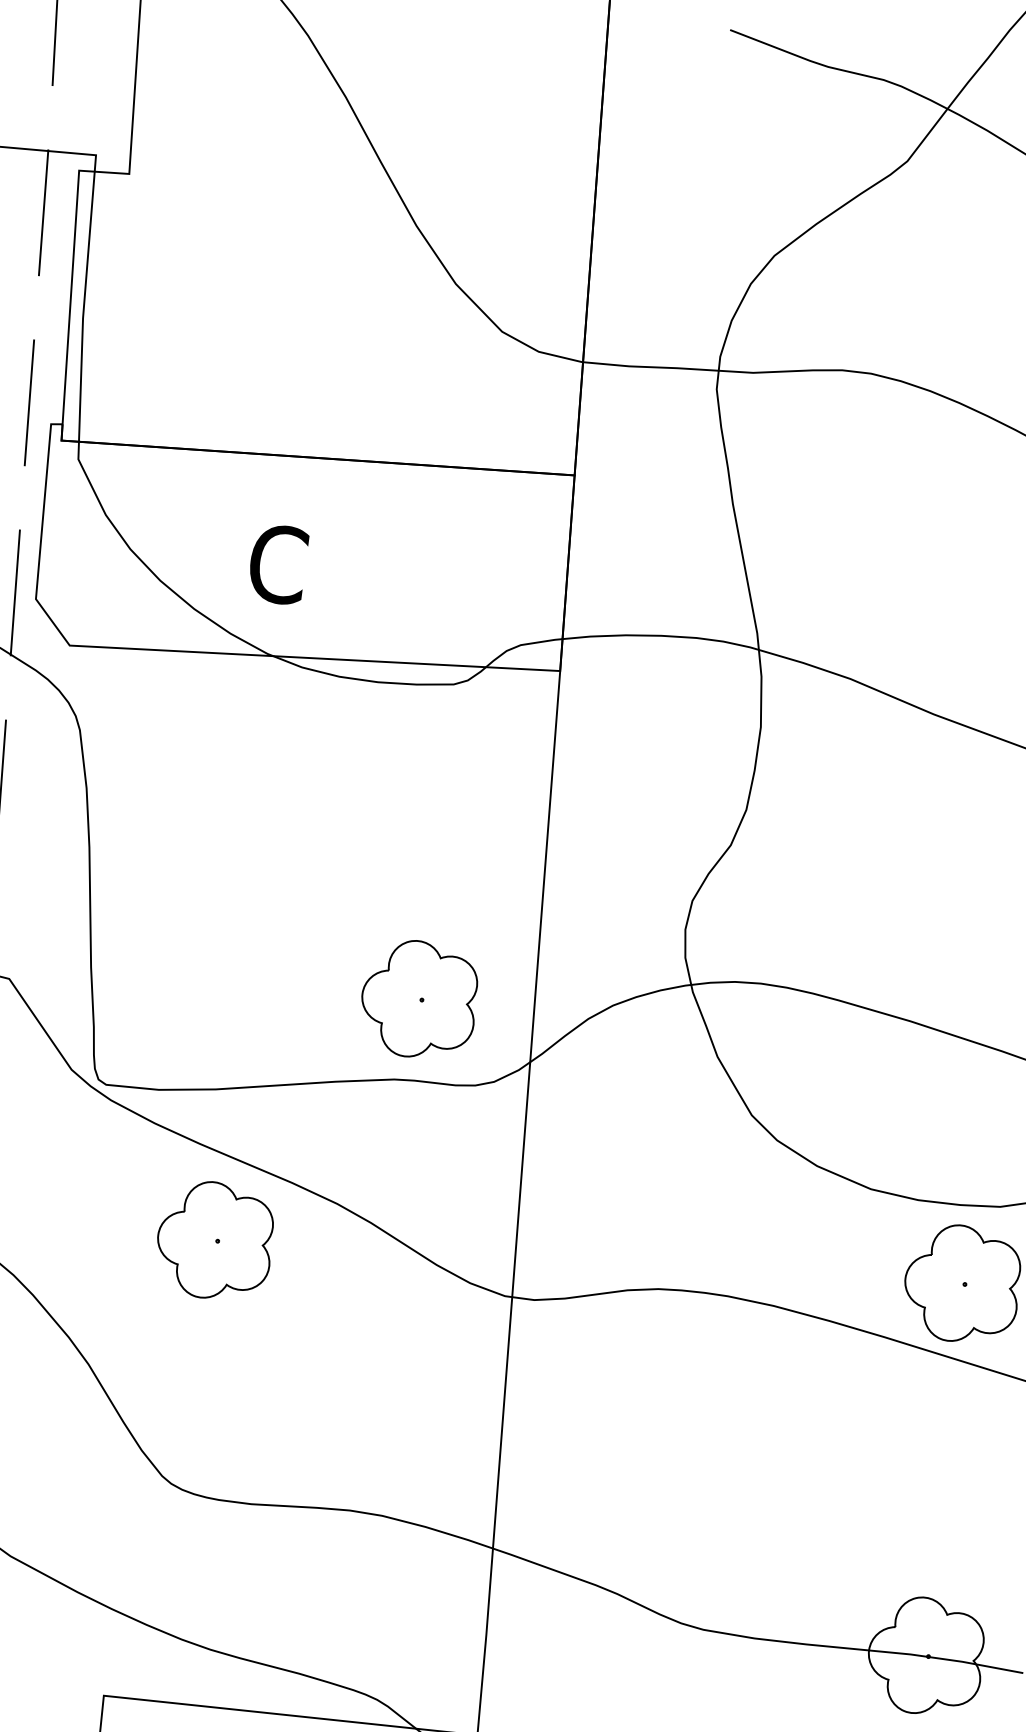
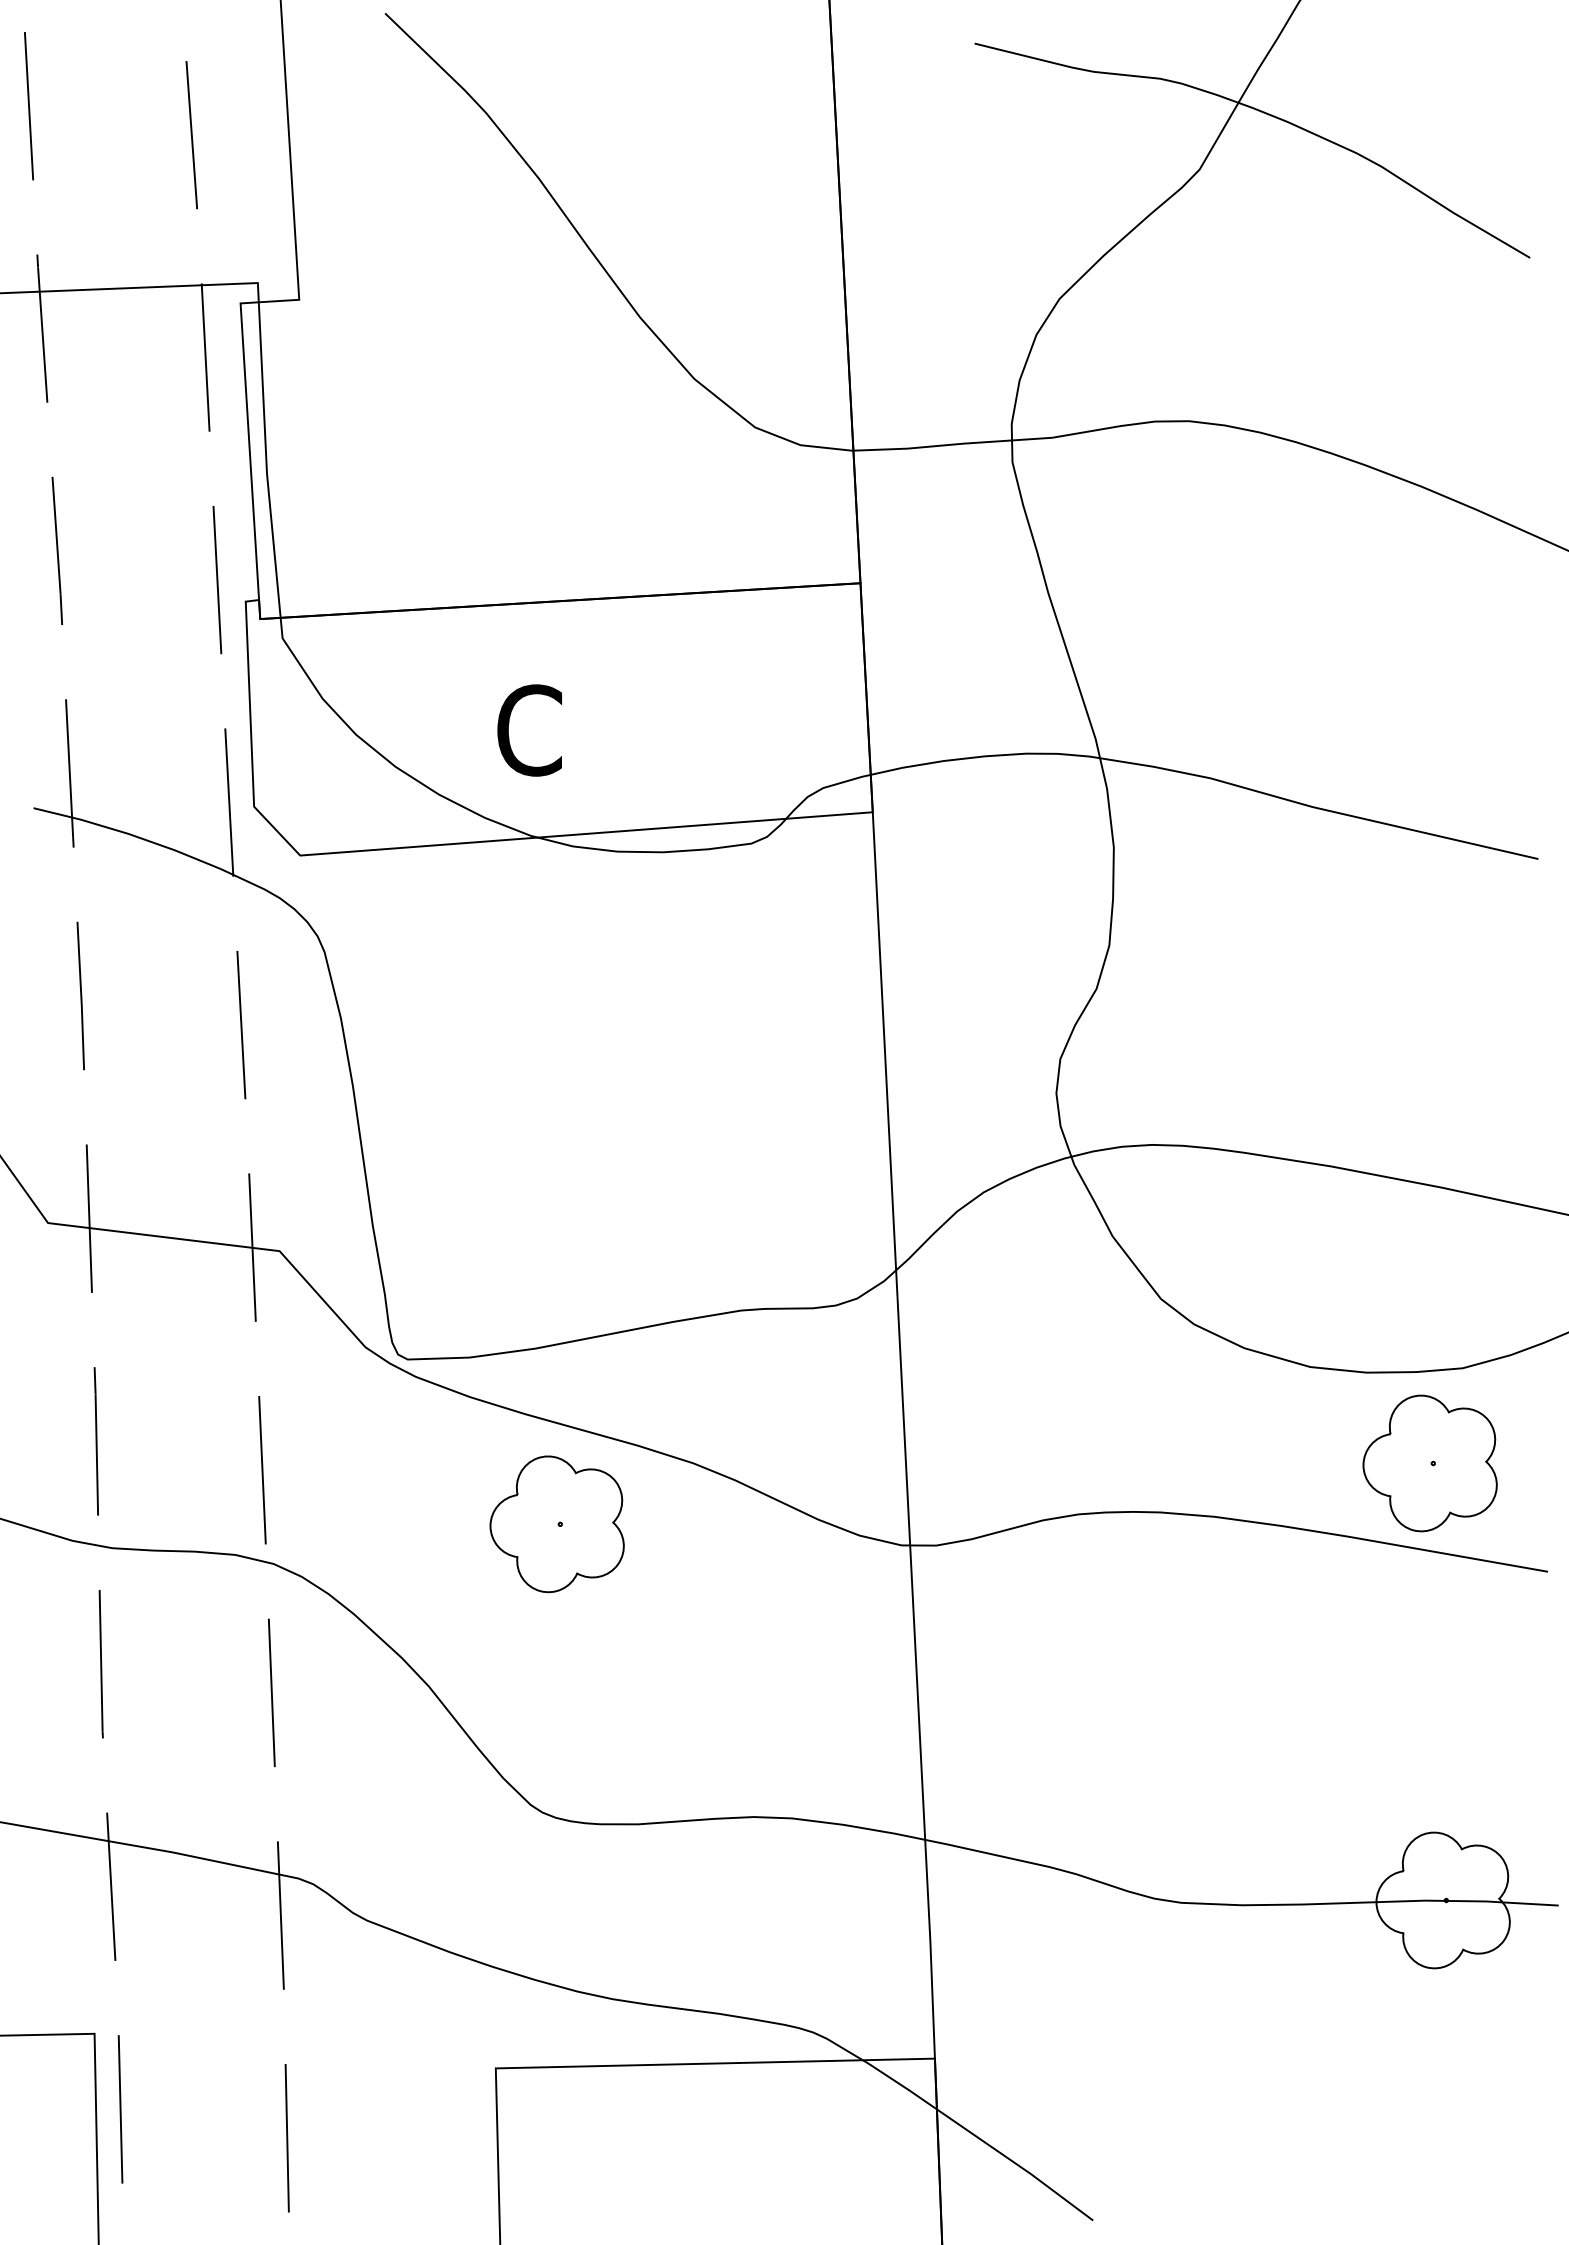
part: (418, 999) -> (757, 1214), removed

